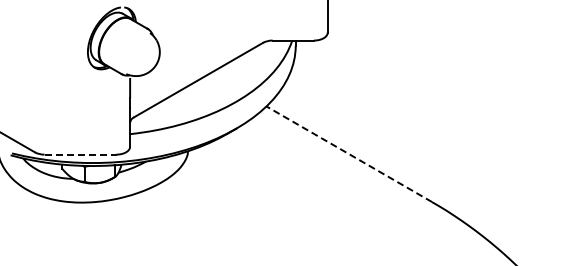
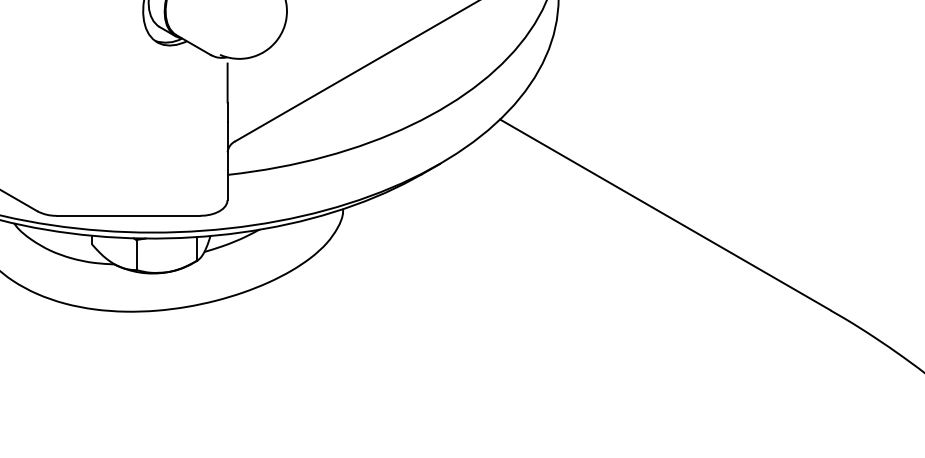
line: (80, 154) -> (128, 215), dashed -> solid
line: (349, 154) -> (666, 215), dashed -> solid

